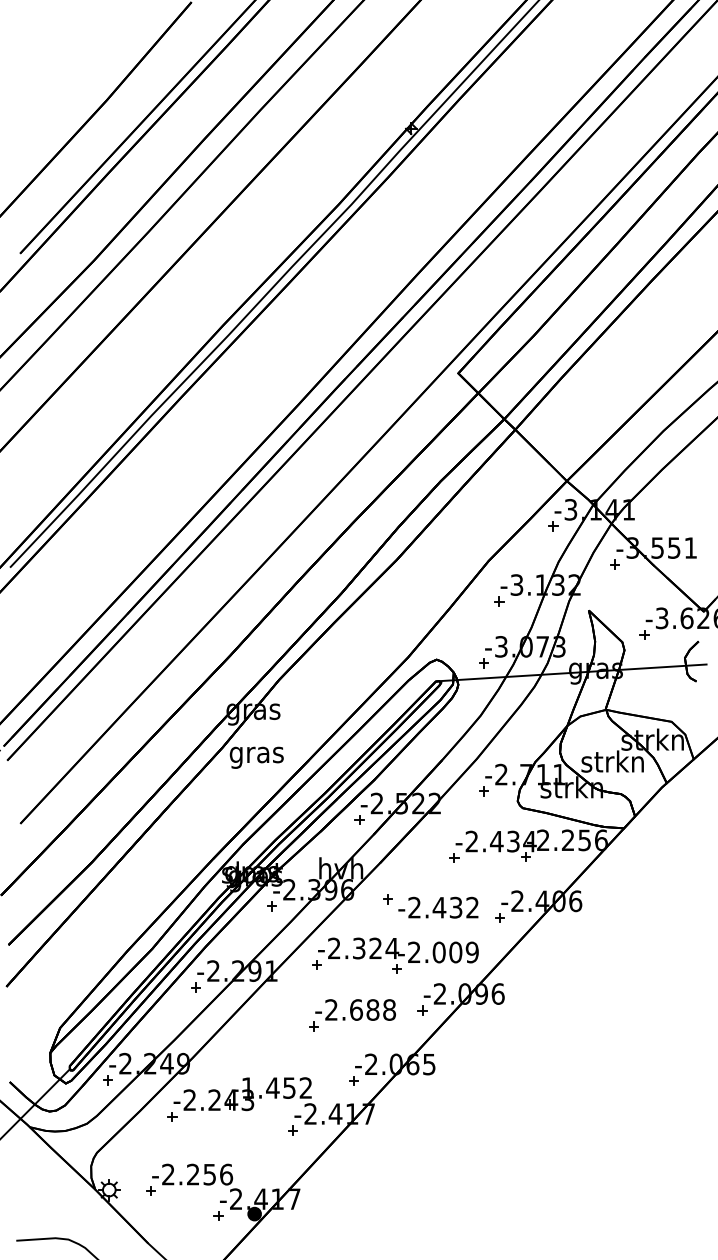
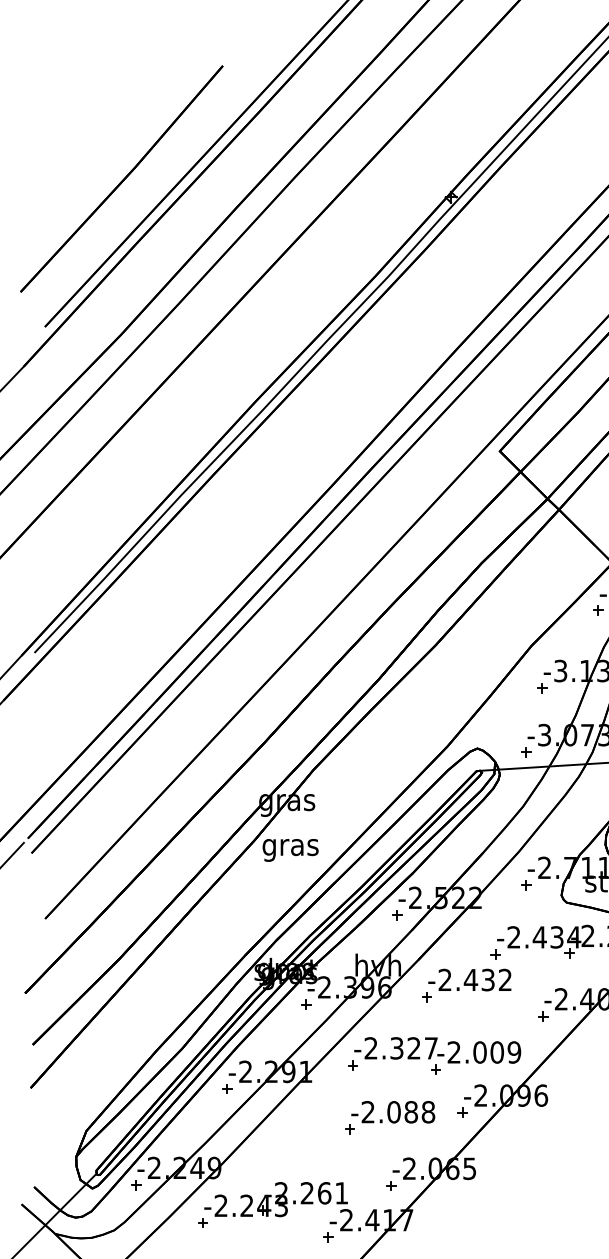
text: (438, 907) -> (469, 979), moved
text: (392, 948) -> (431, 1048), -2.324 -> -2.327
text: (356, 1009) -> (394, 1111), -2.688 -> -2.088
text: (276, 1087) -> (311, 1192), -1.452 -> -2.261

